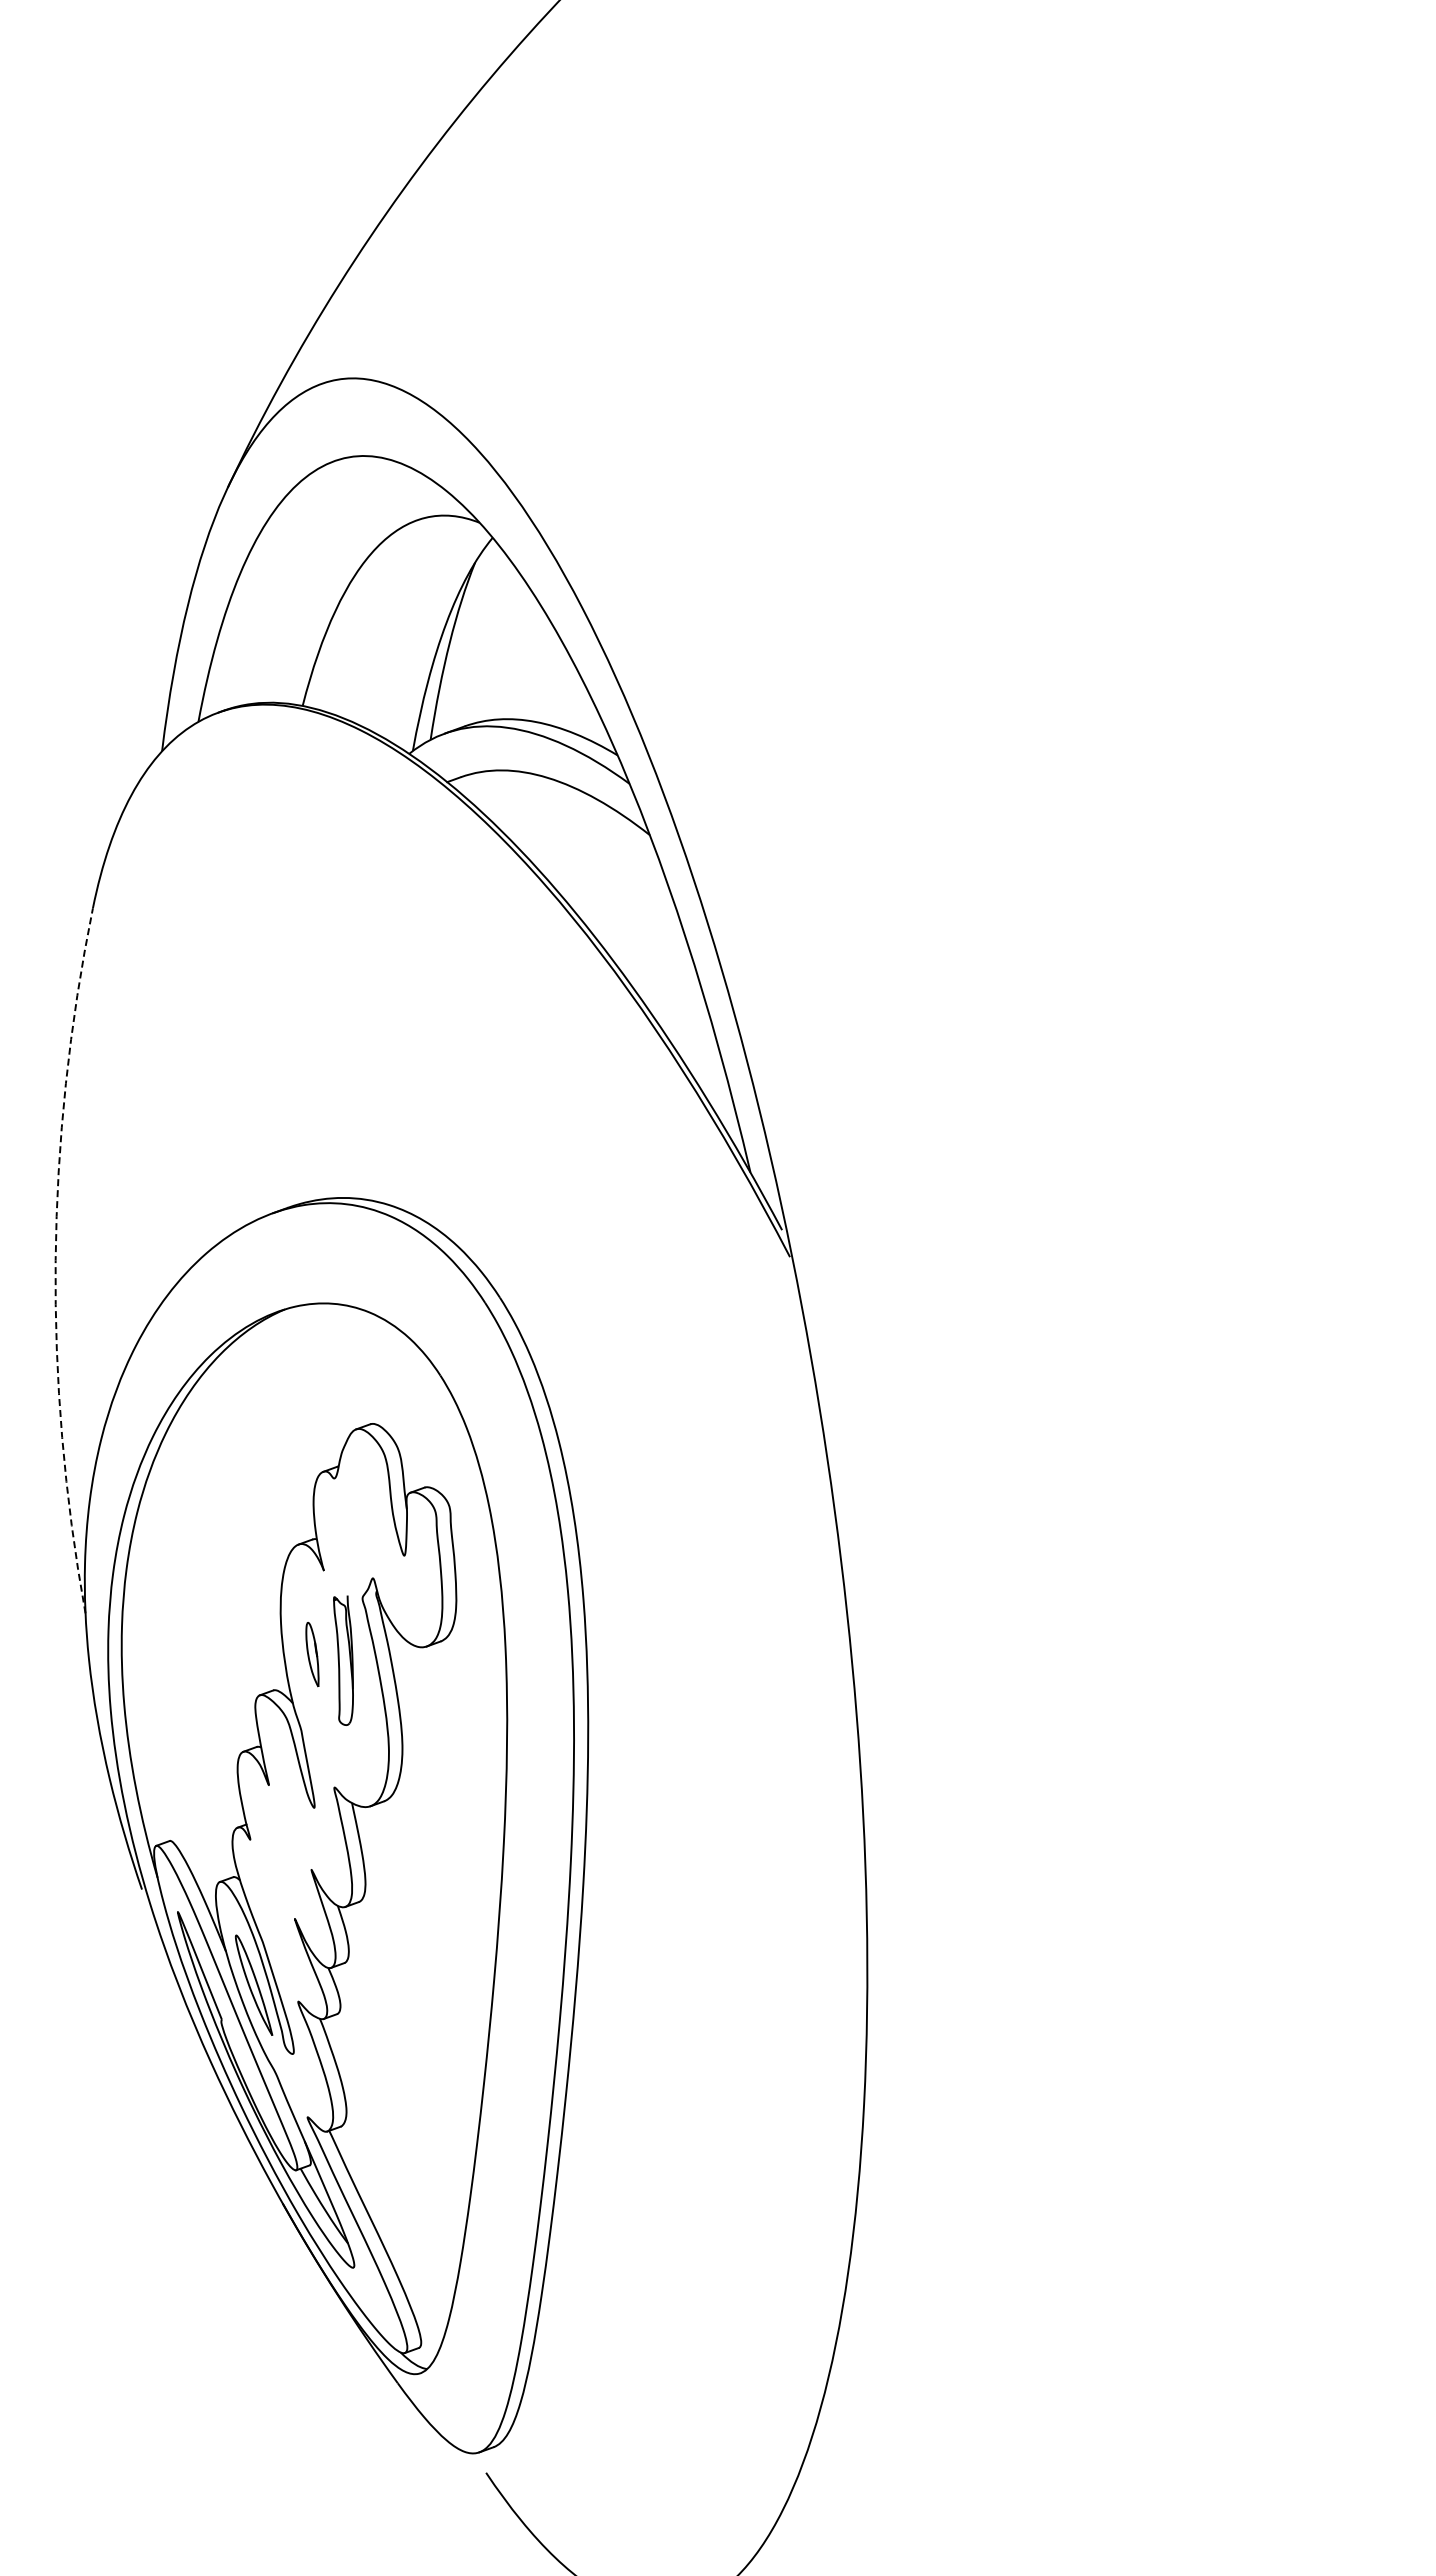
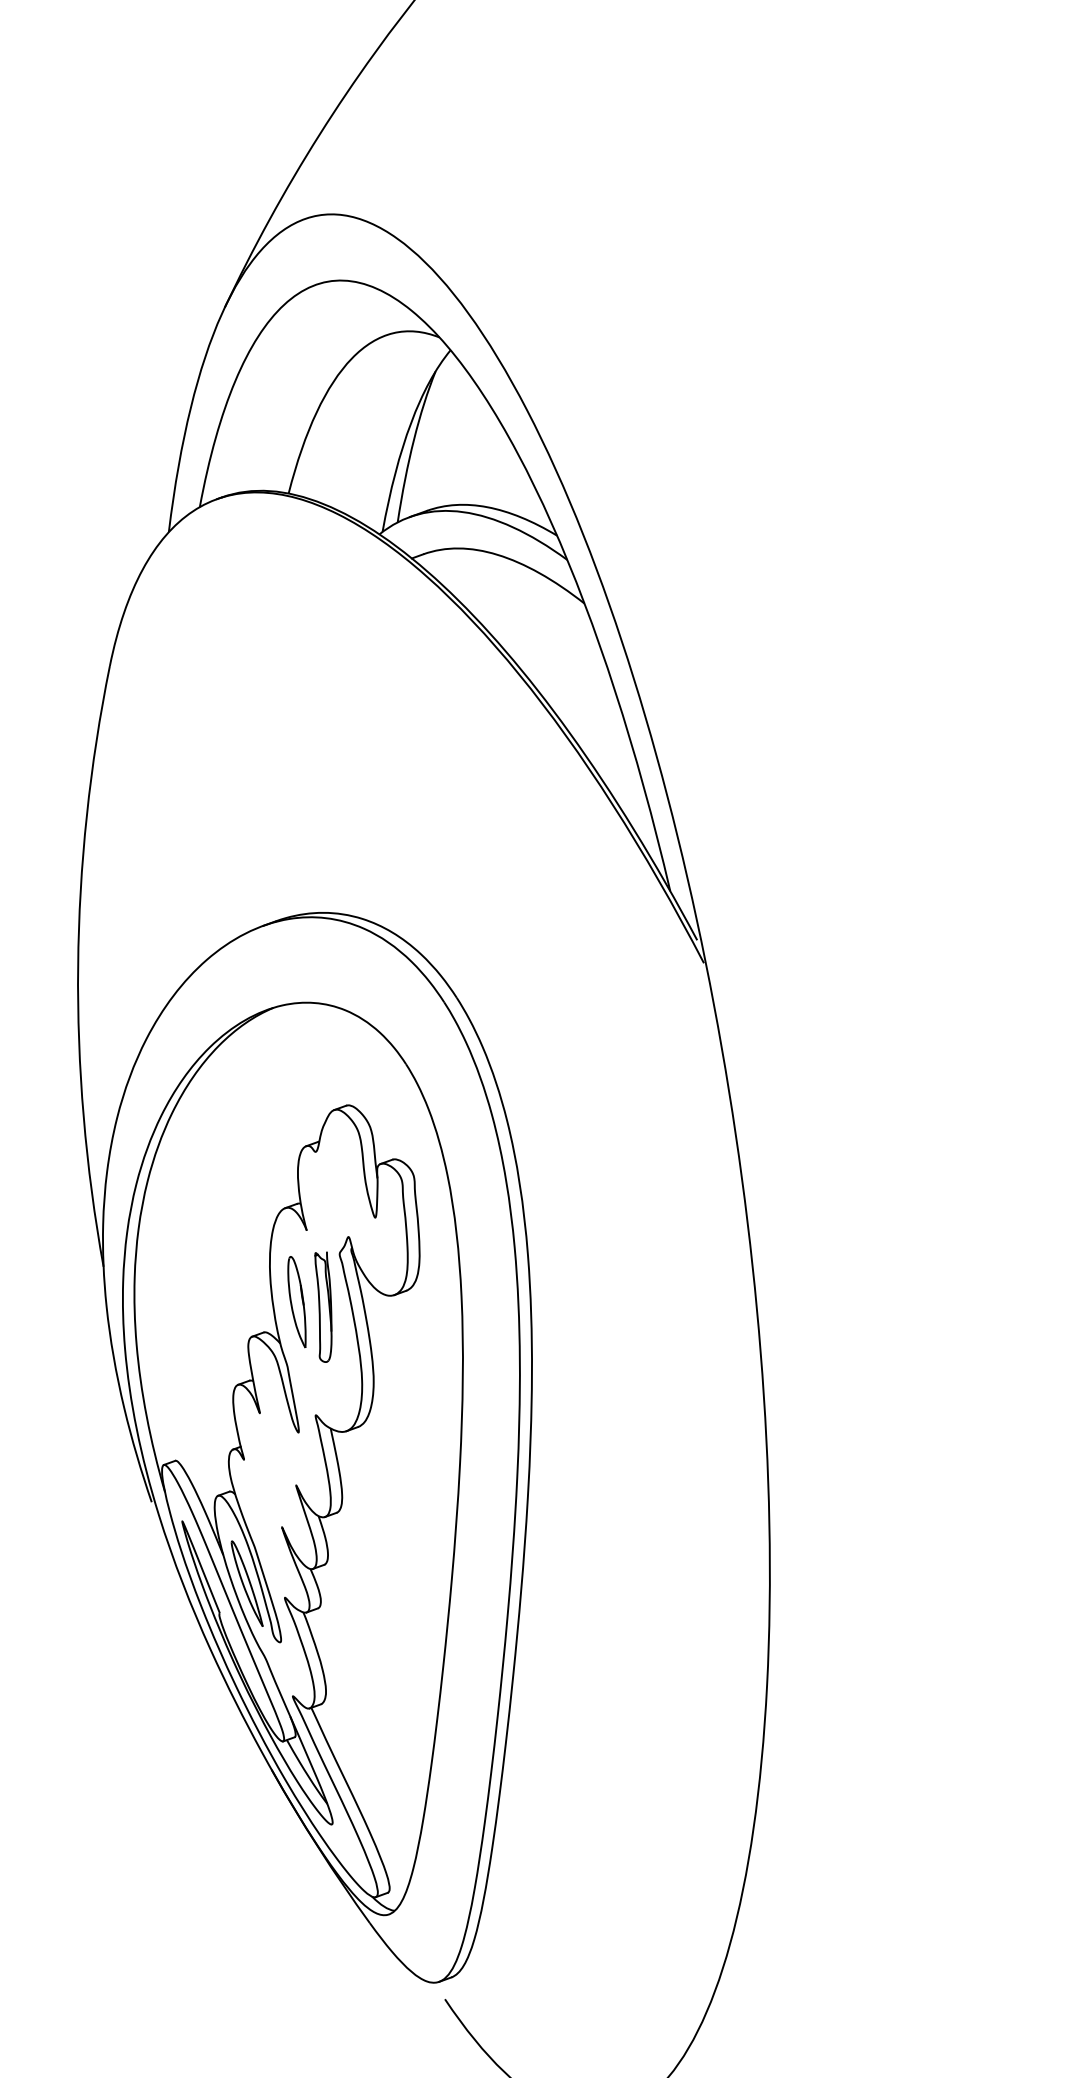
arc: (55, 1260) -> (78, 966), dashed -> solid
part: (312, 1654) -> (297, 1301), size x1.67

